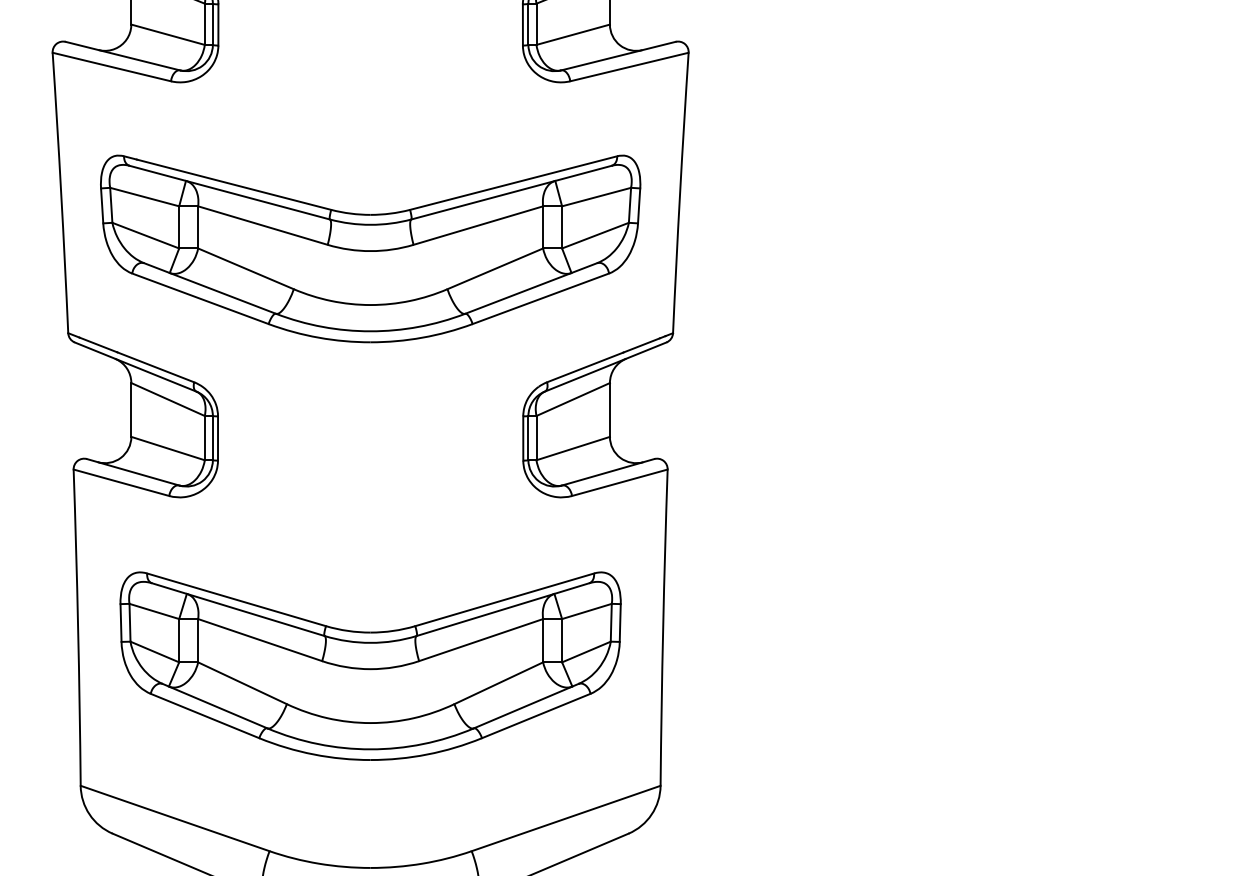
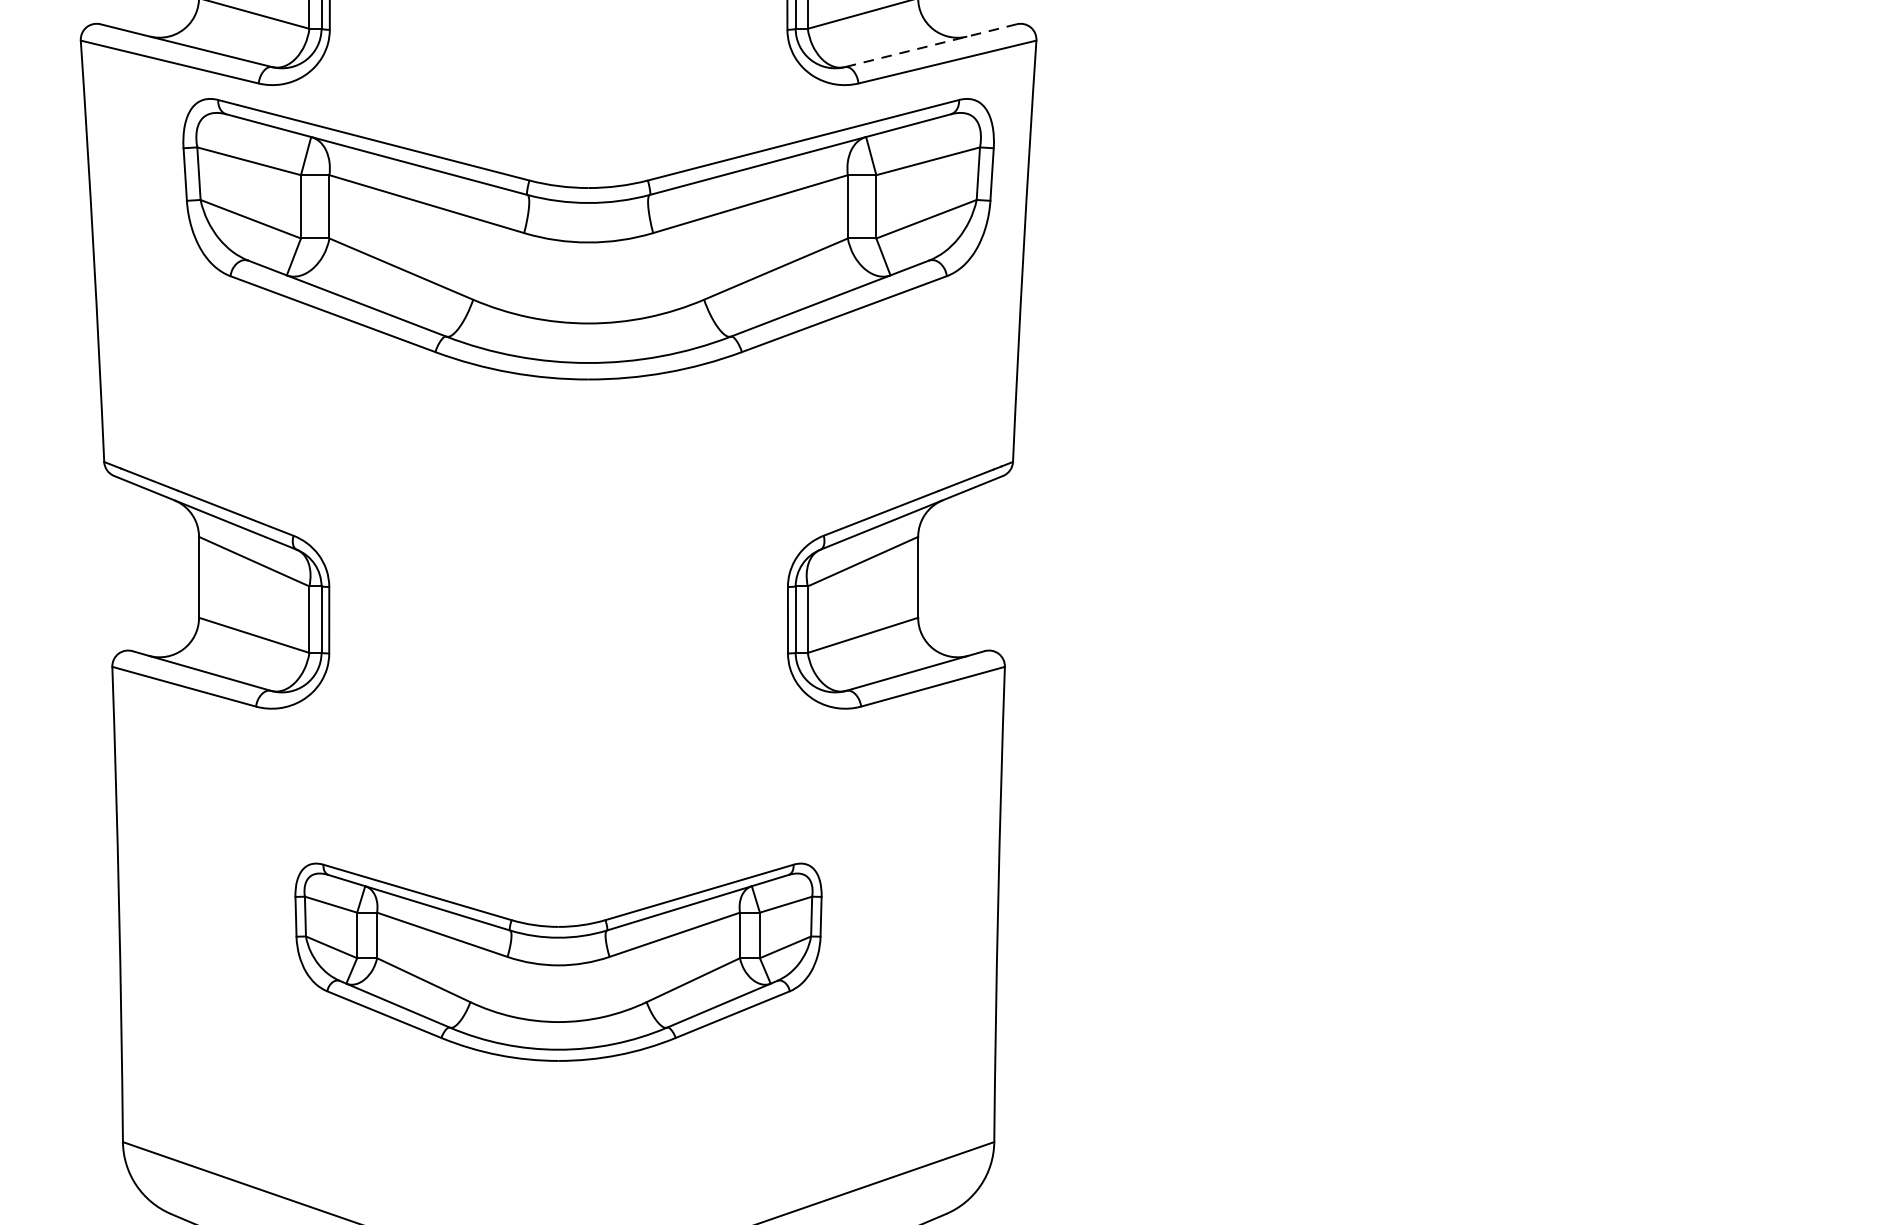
line: (617, 56) -> (929, 46), solid -> dashed
part: (370, 248) -> (588, 238), moved
part: (370, 665) -> (558, 961), size x0.7

